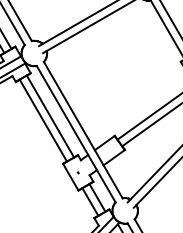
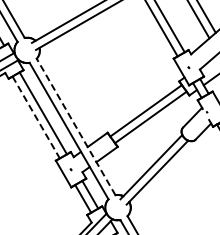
line: (43, 120) -> (36, 117), solid -> dashed
line: (83, 130) -> (76, 127), solid -> dashed

